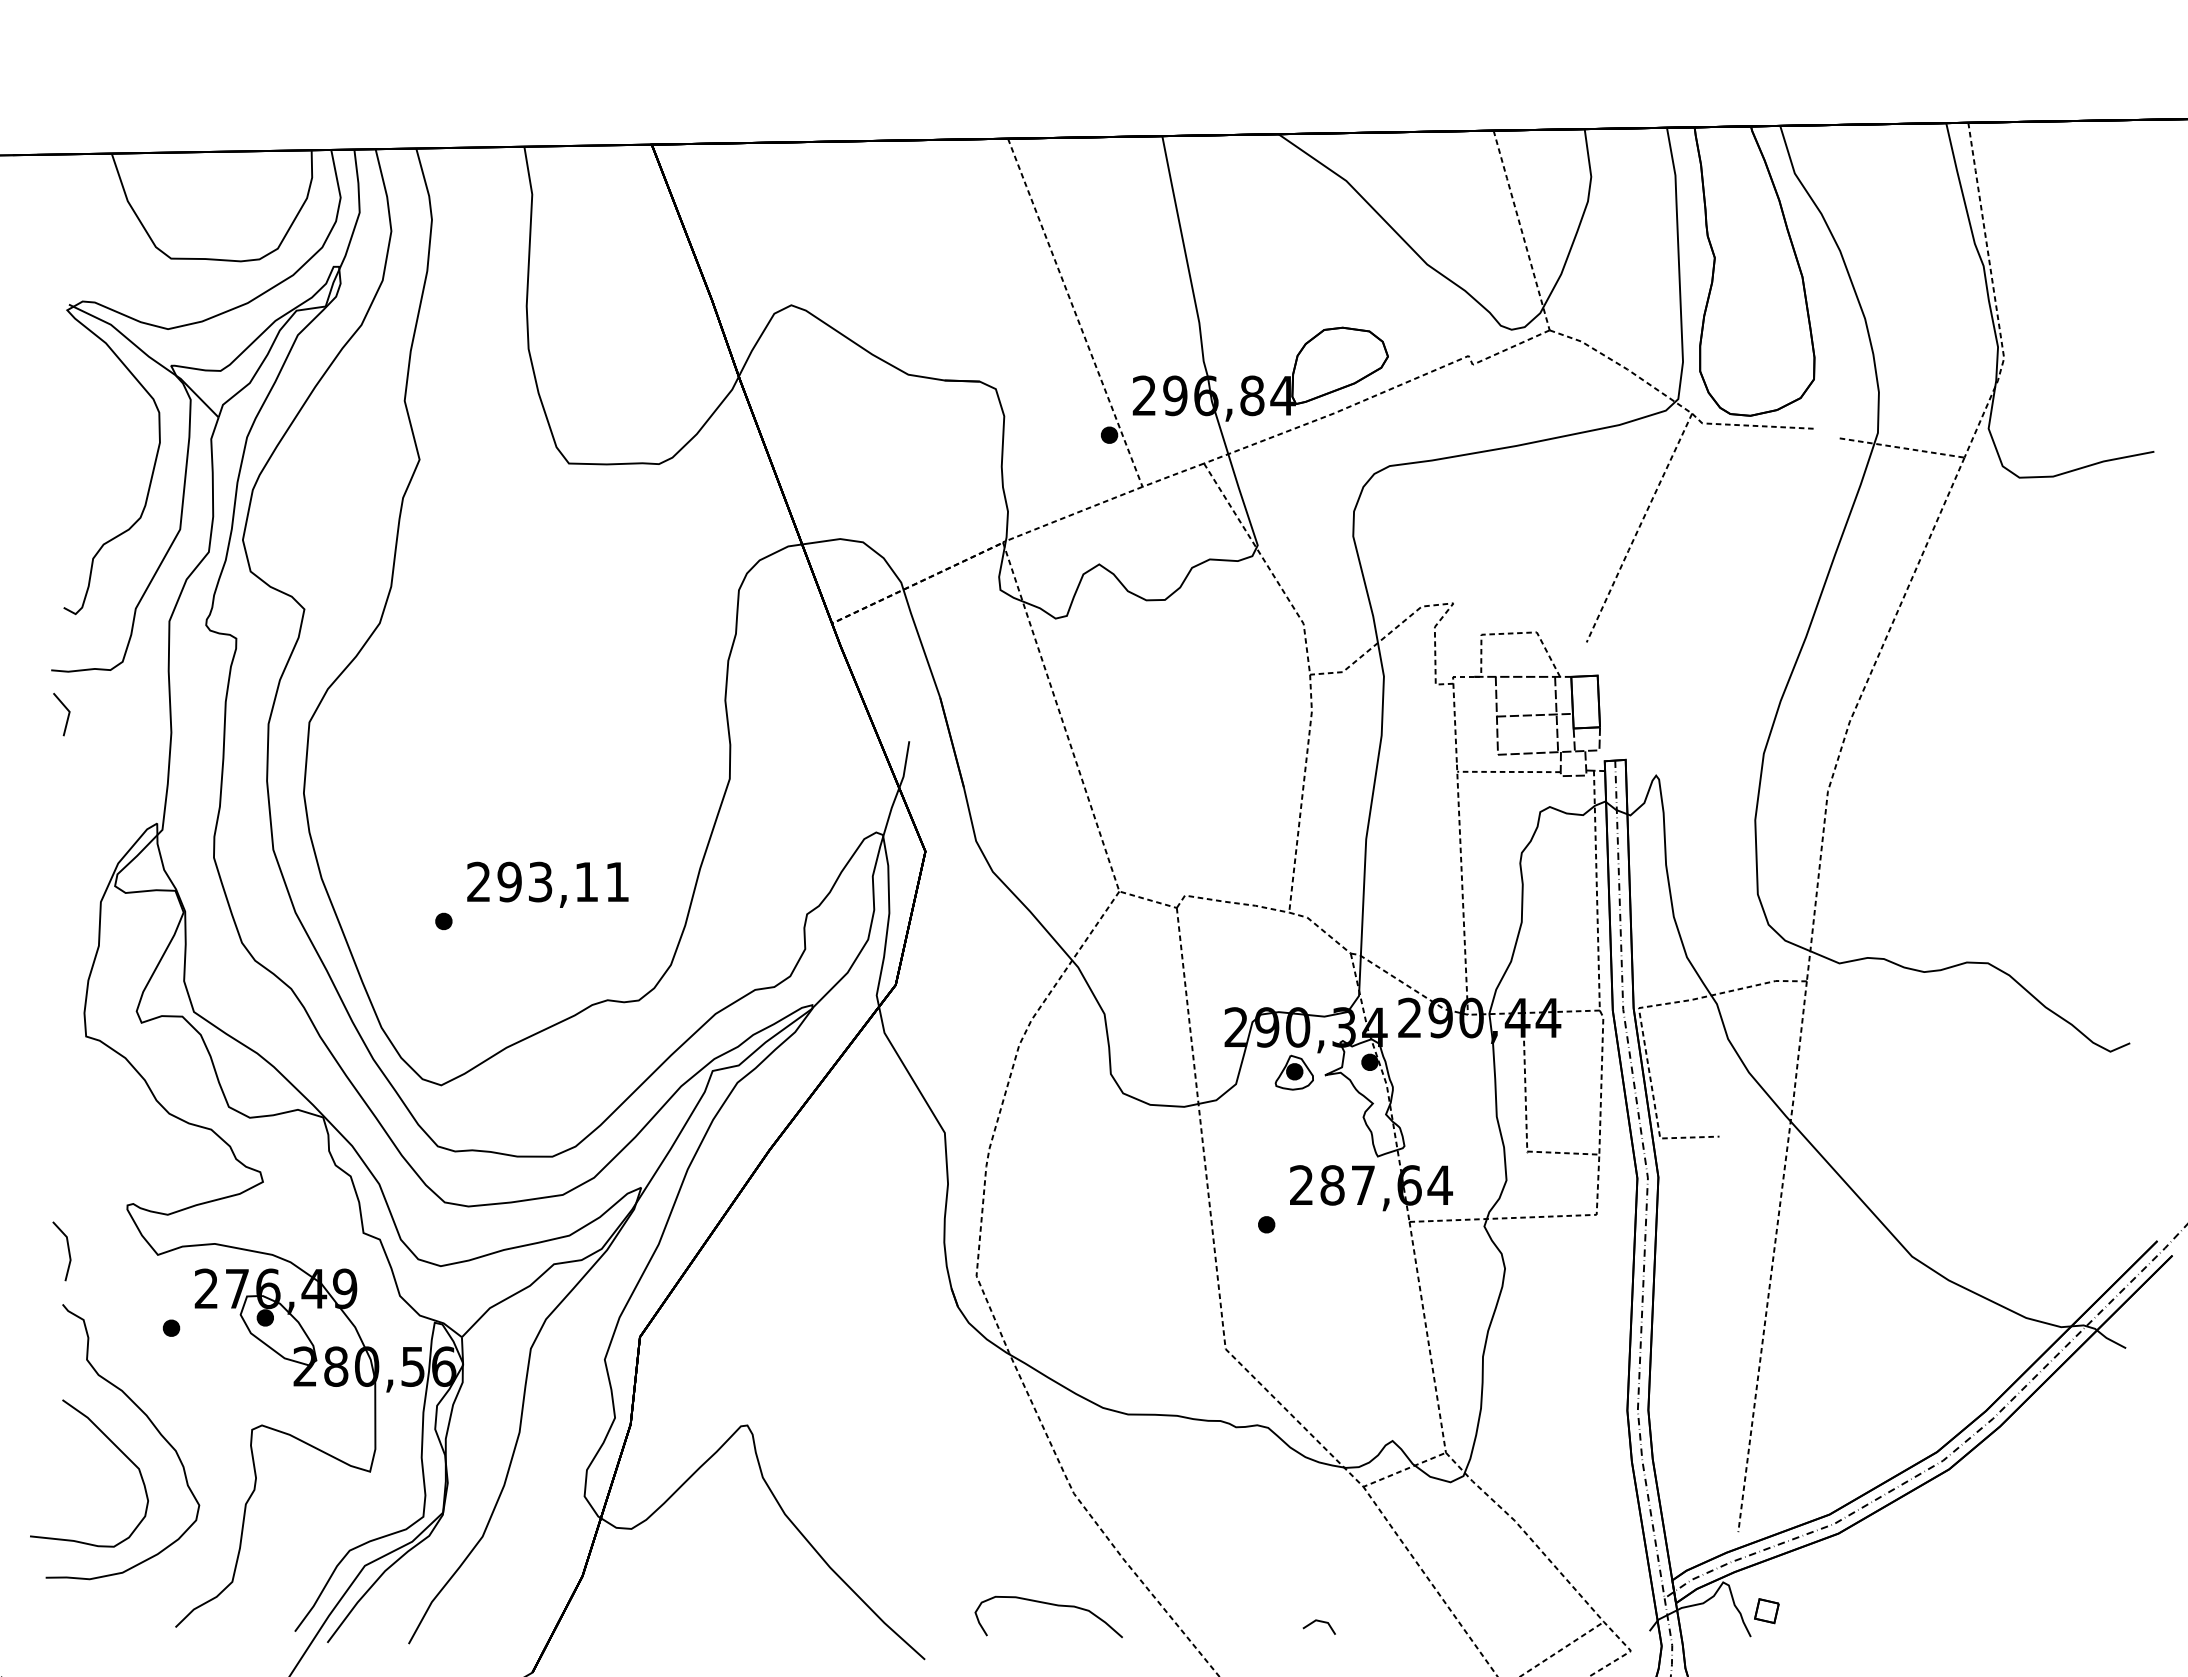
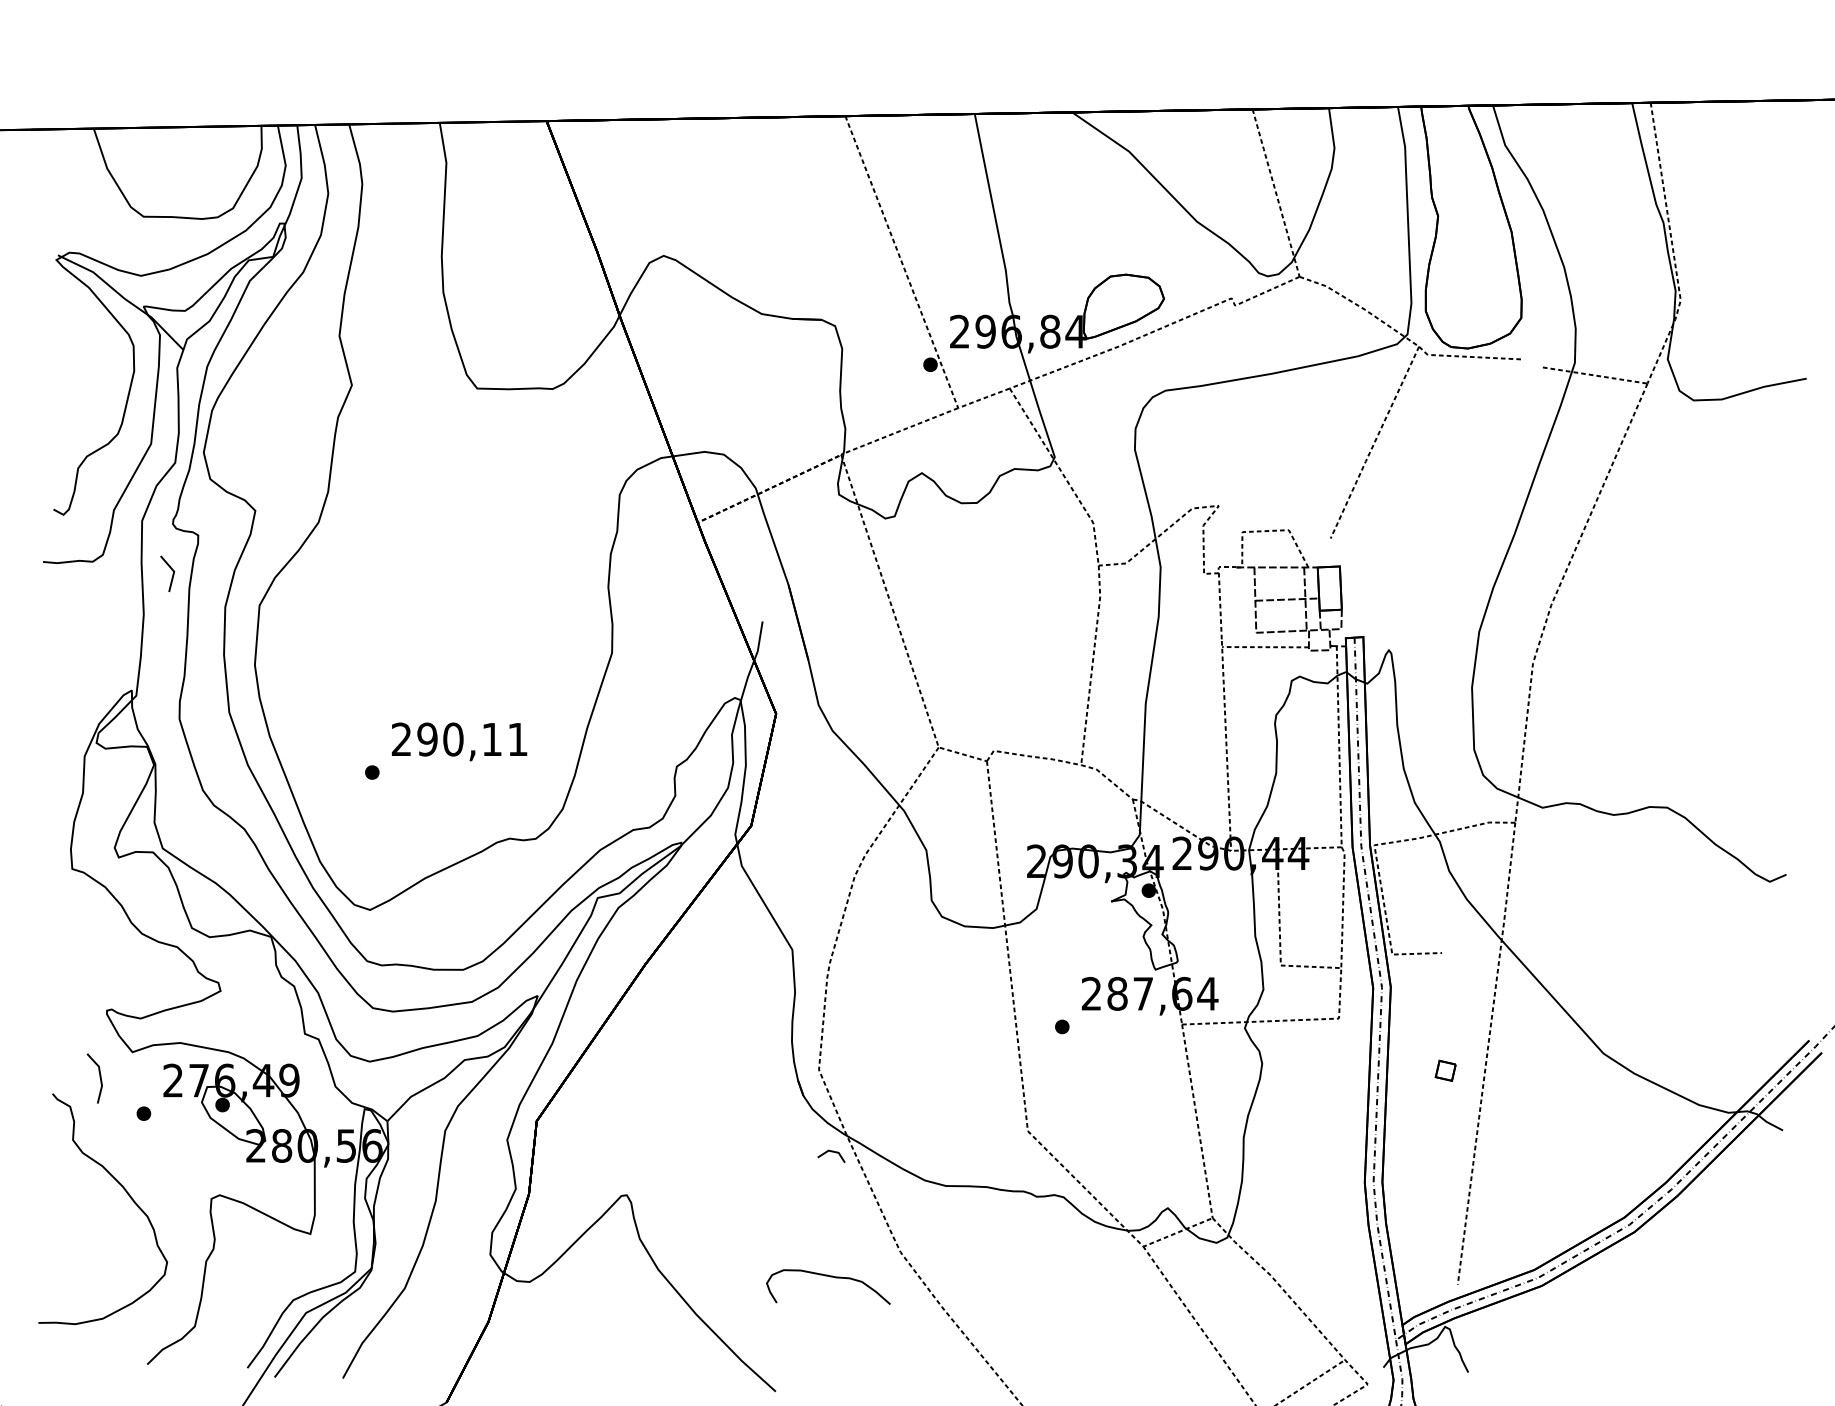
line: (67, 715) -> (172, 574), moved
text: (540, 881) -> (453, 739), 293,11 -> 290,11
part: (1293, 1072) -> (1084, 899), removed
line: (67, 1248) -> (99, 1076), moved
curve: (115, 1446) -> (96, 1212), removed
curve: (1051, 1605) -> (830, 1277), moved
part: (1766, 1611) -> (1445, 1071), moved
line: (1320, 1622) -> (832, 1152), moved

